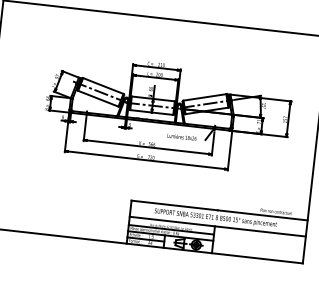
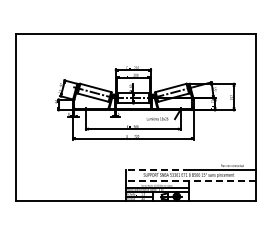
line: (174, 205) -> (157, 169), solid -> dashed
line: (217, 226) -> (190, 181), solid -> dashed

